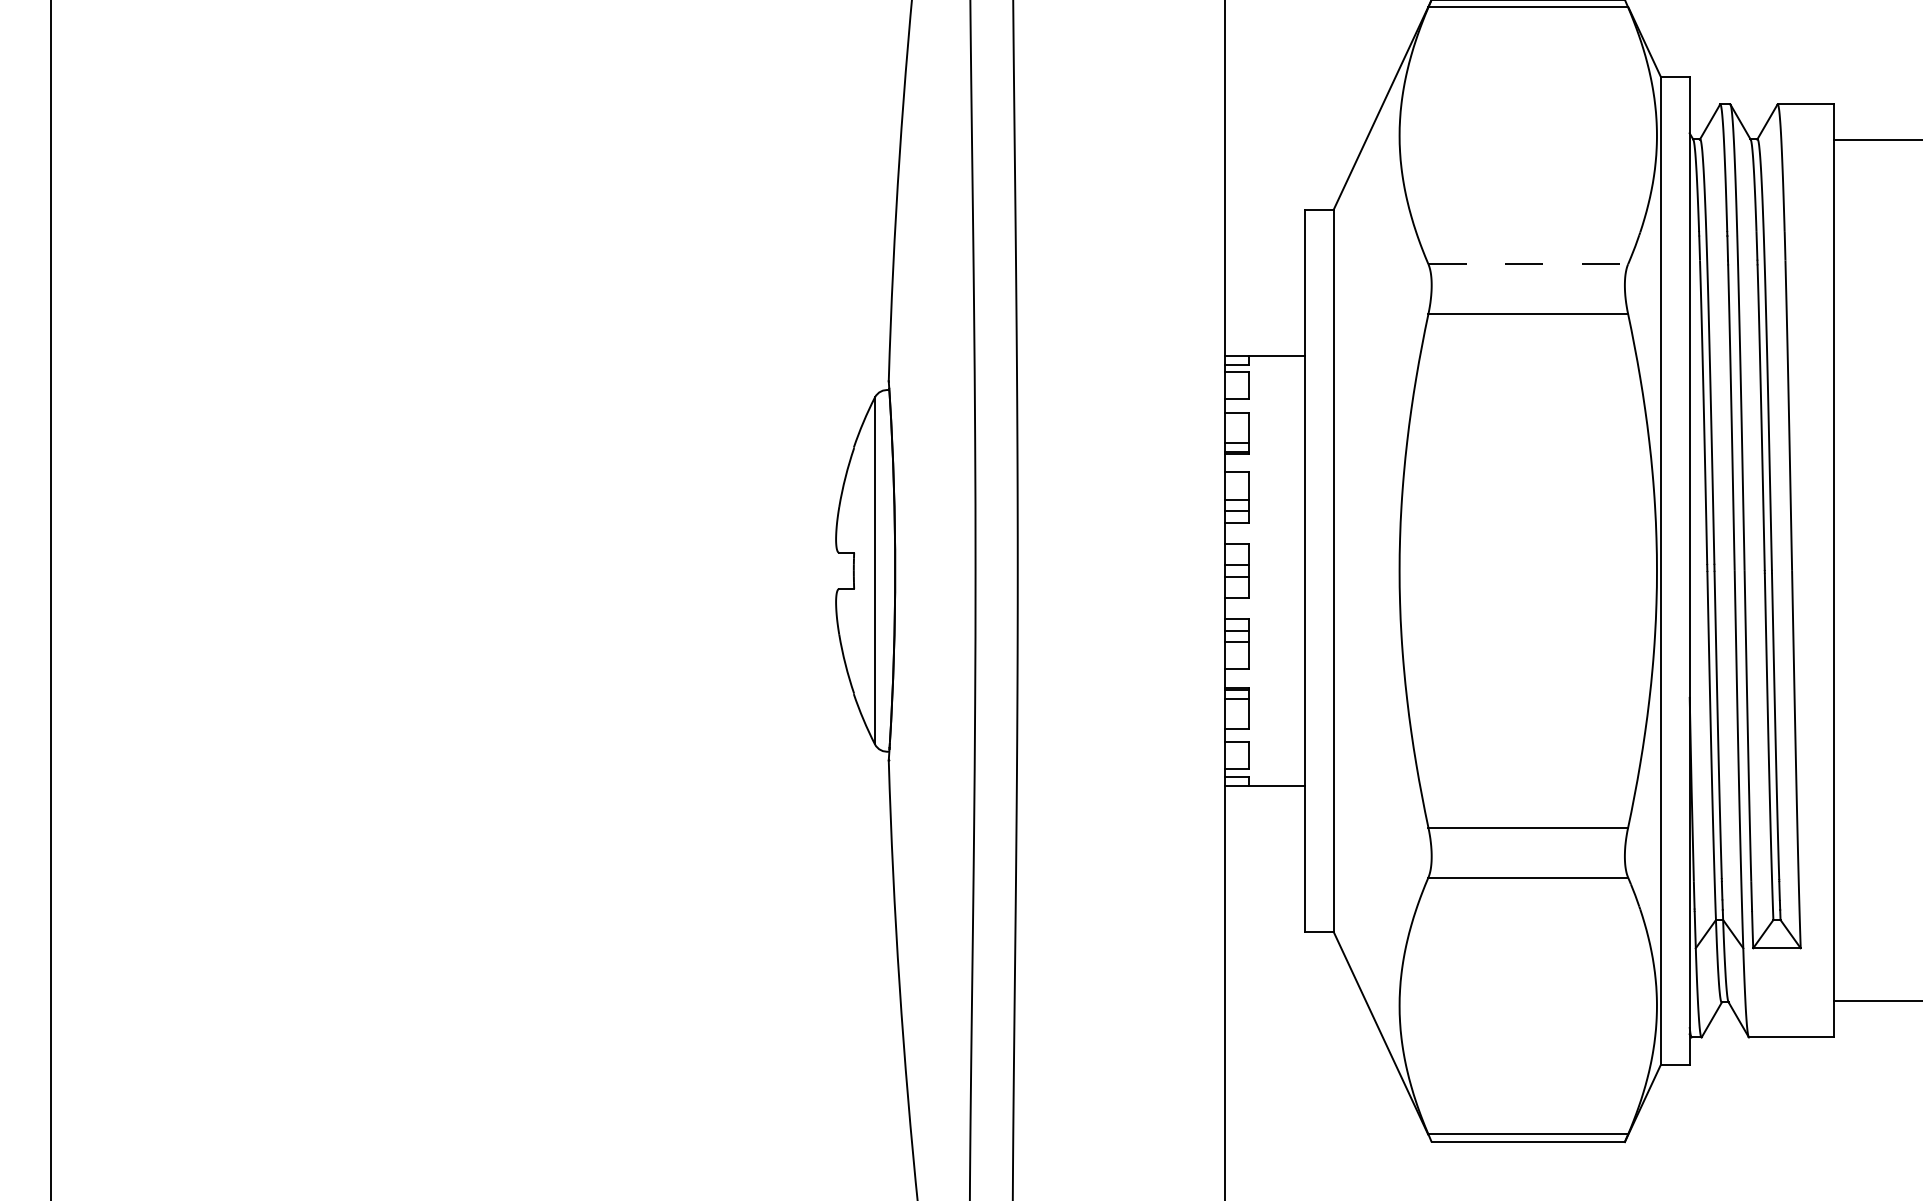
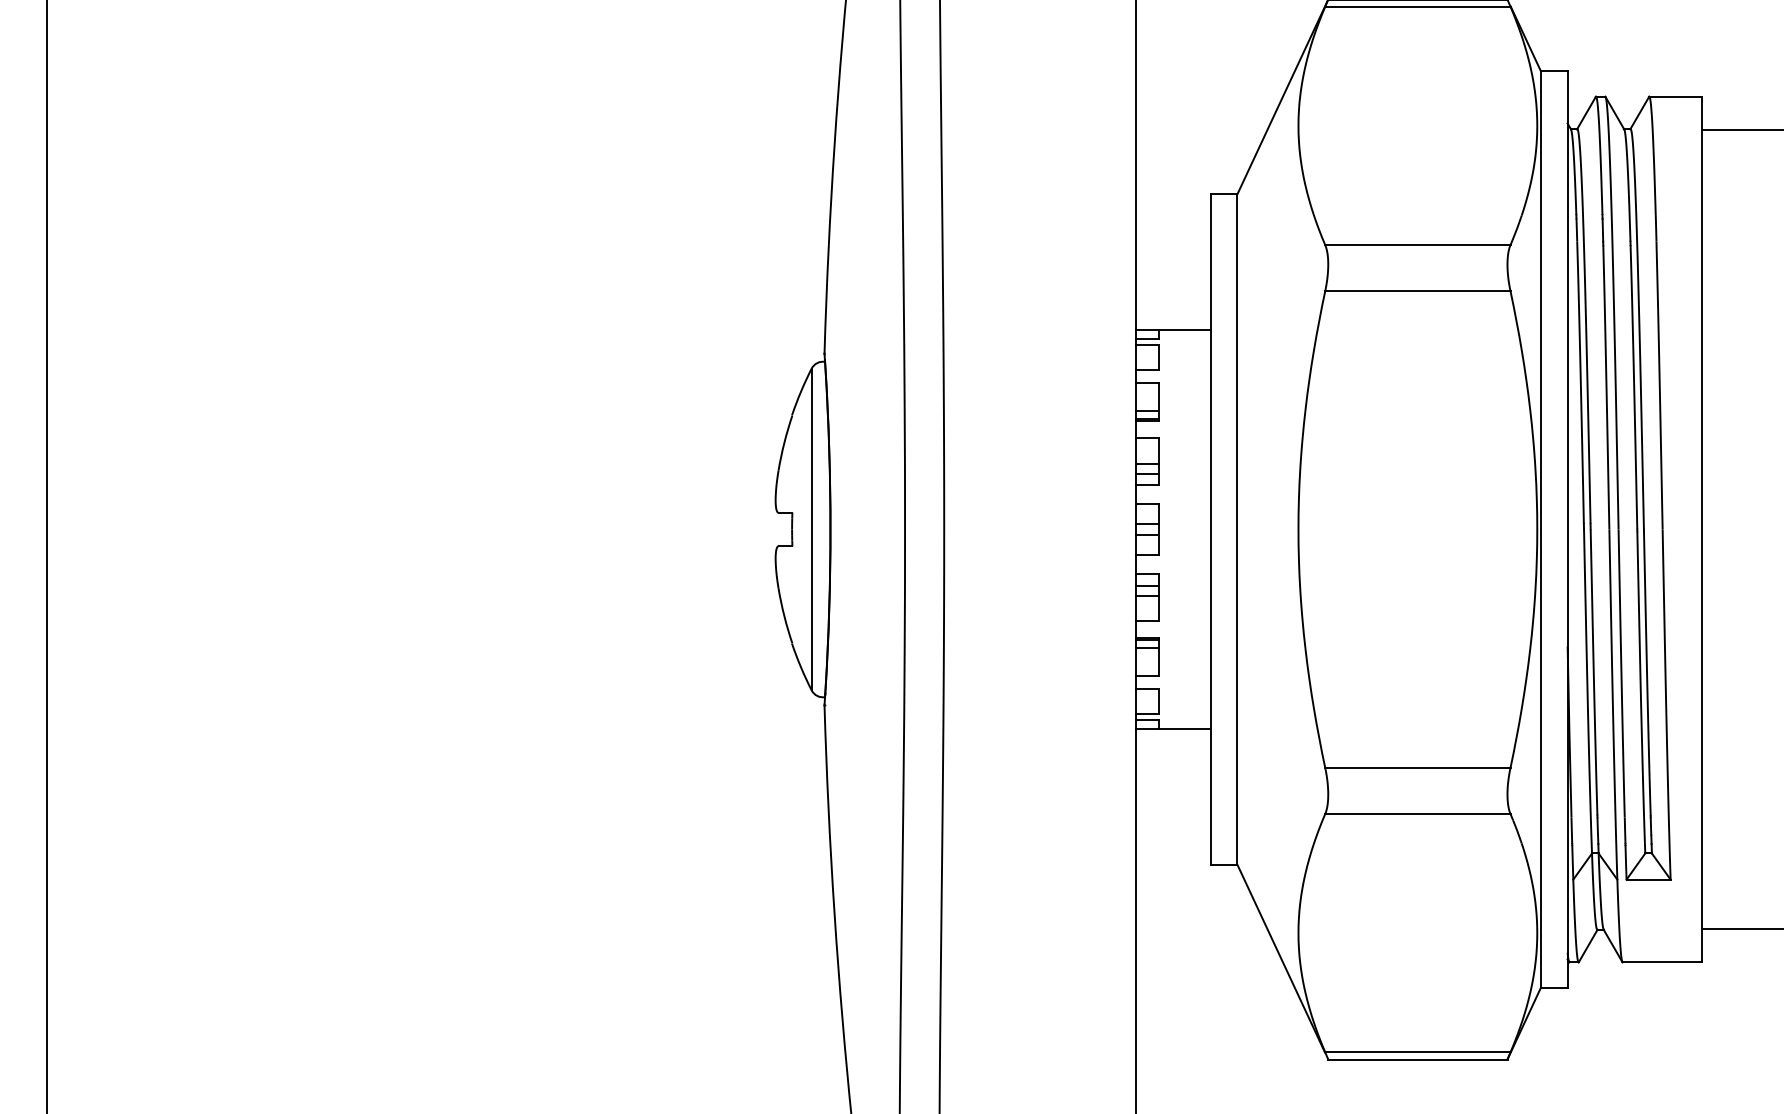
line: (1527, 264) -> (1417, 245), dashed -> solid

